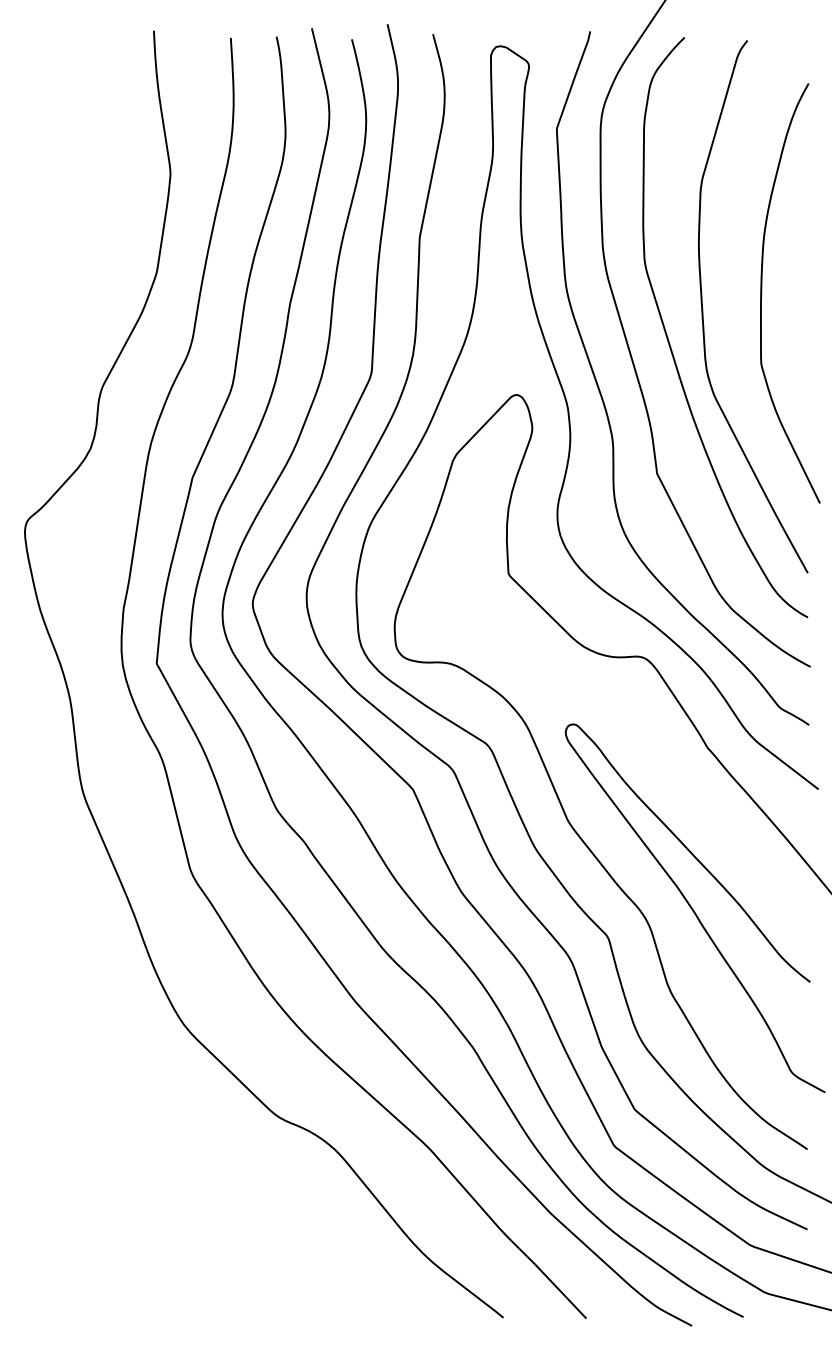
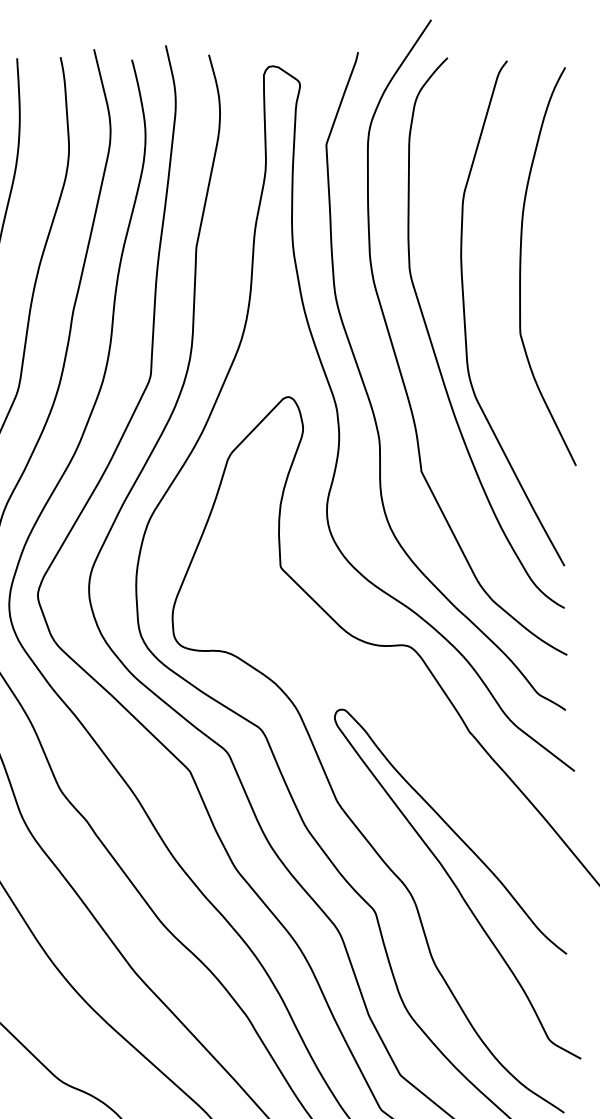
curve: (762, 293) -> (521, 266), moved

